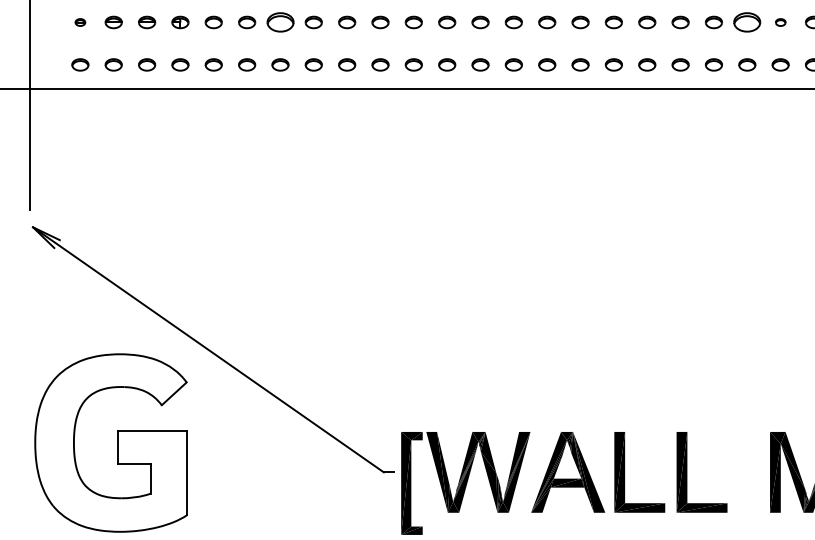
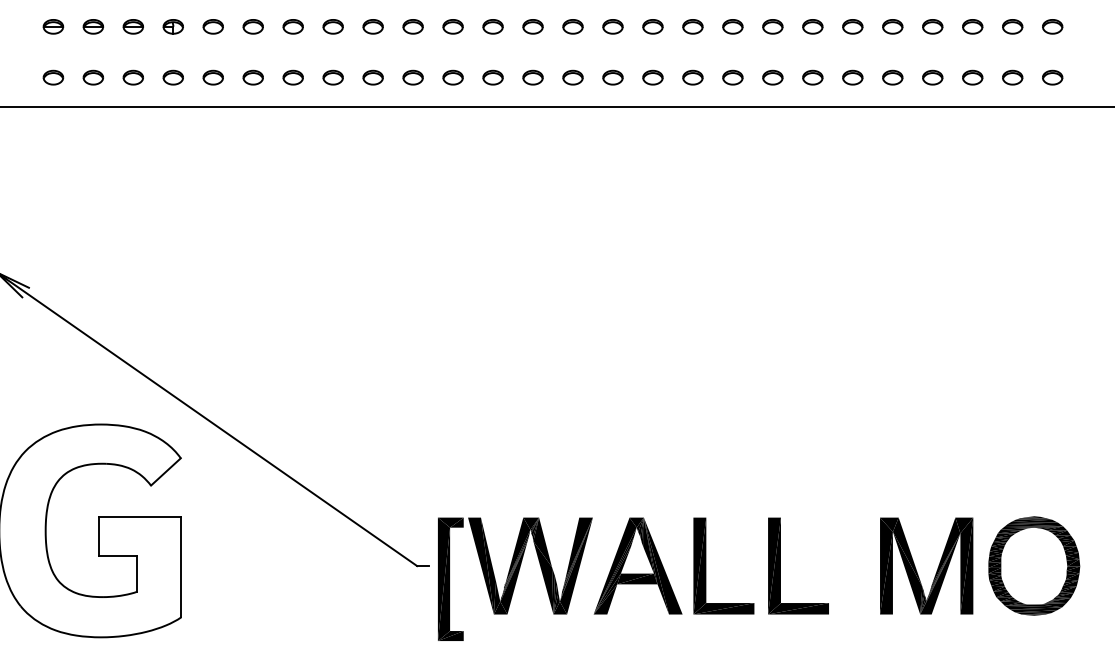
part: (80, 22) -> (53, 26), size x1.67
part: (279, 22) -> (292, 26), size x0.62
part: (747, 22) -> (852, 26), size x0.62
part: (780, 22) -> (892, 26), size x1.67

